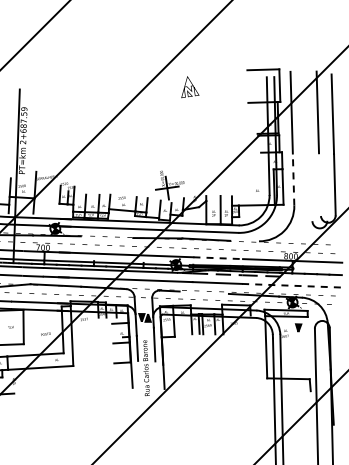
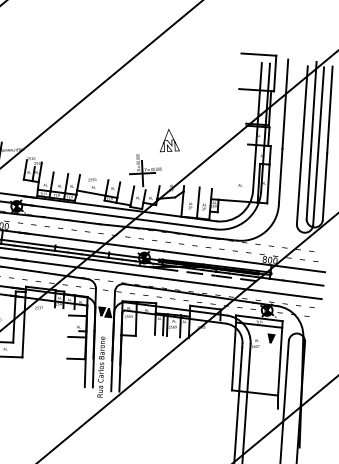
part: (190, 87) -> (170, 141), moved
line: (325, 147) -> (318, 145), added
line: (310, 148) -> (302, 144), added
line: (293, 179) -> (280, 176), dashed -> solid
line: (319, 184) -> (308, 184), added
line: (106, 237) -> (71, 221), added
line: (244, 240) -> (221, 238), added
line: (218, 258) -> (191, 255), dashed -> solid
line: (291, 285) -> (267, 291), dashed -> solid
line: (203, 292) -> (171, 290), added
line: (308, 347) -> (279, 360), added
line: (137, 351) -> (93, 348), added
line: (155, 353) -> (113, 352), added

